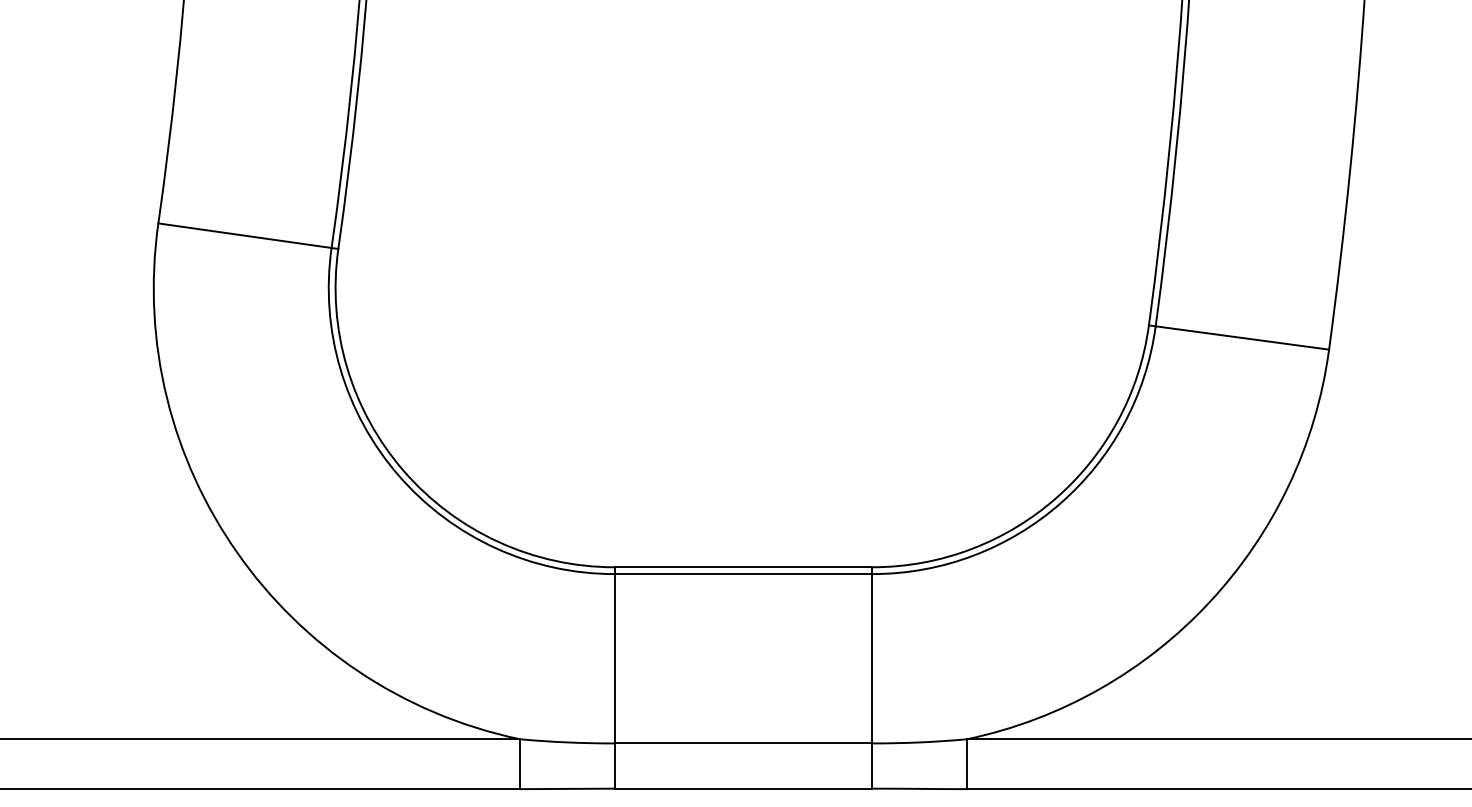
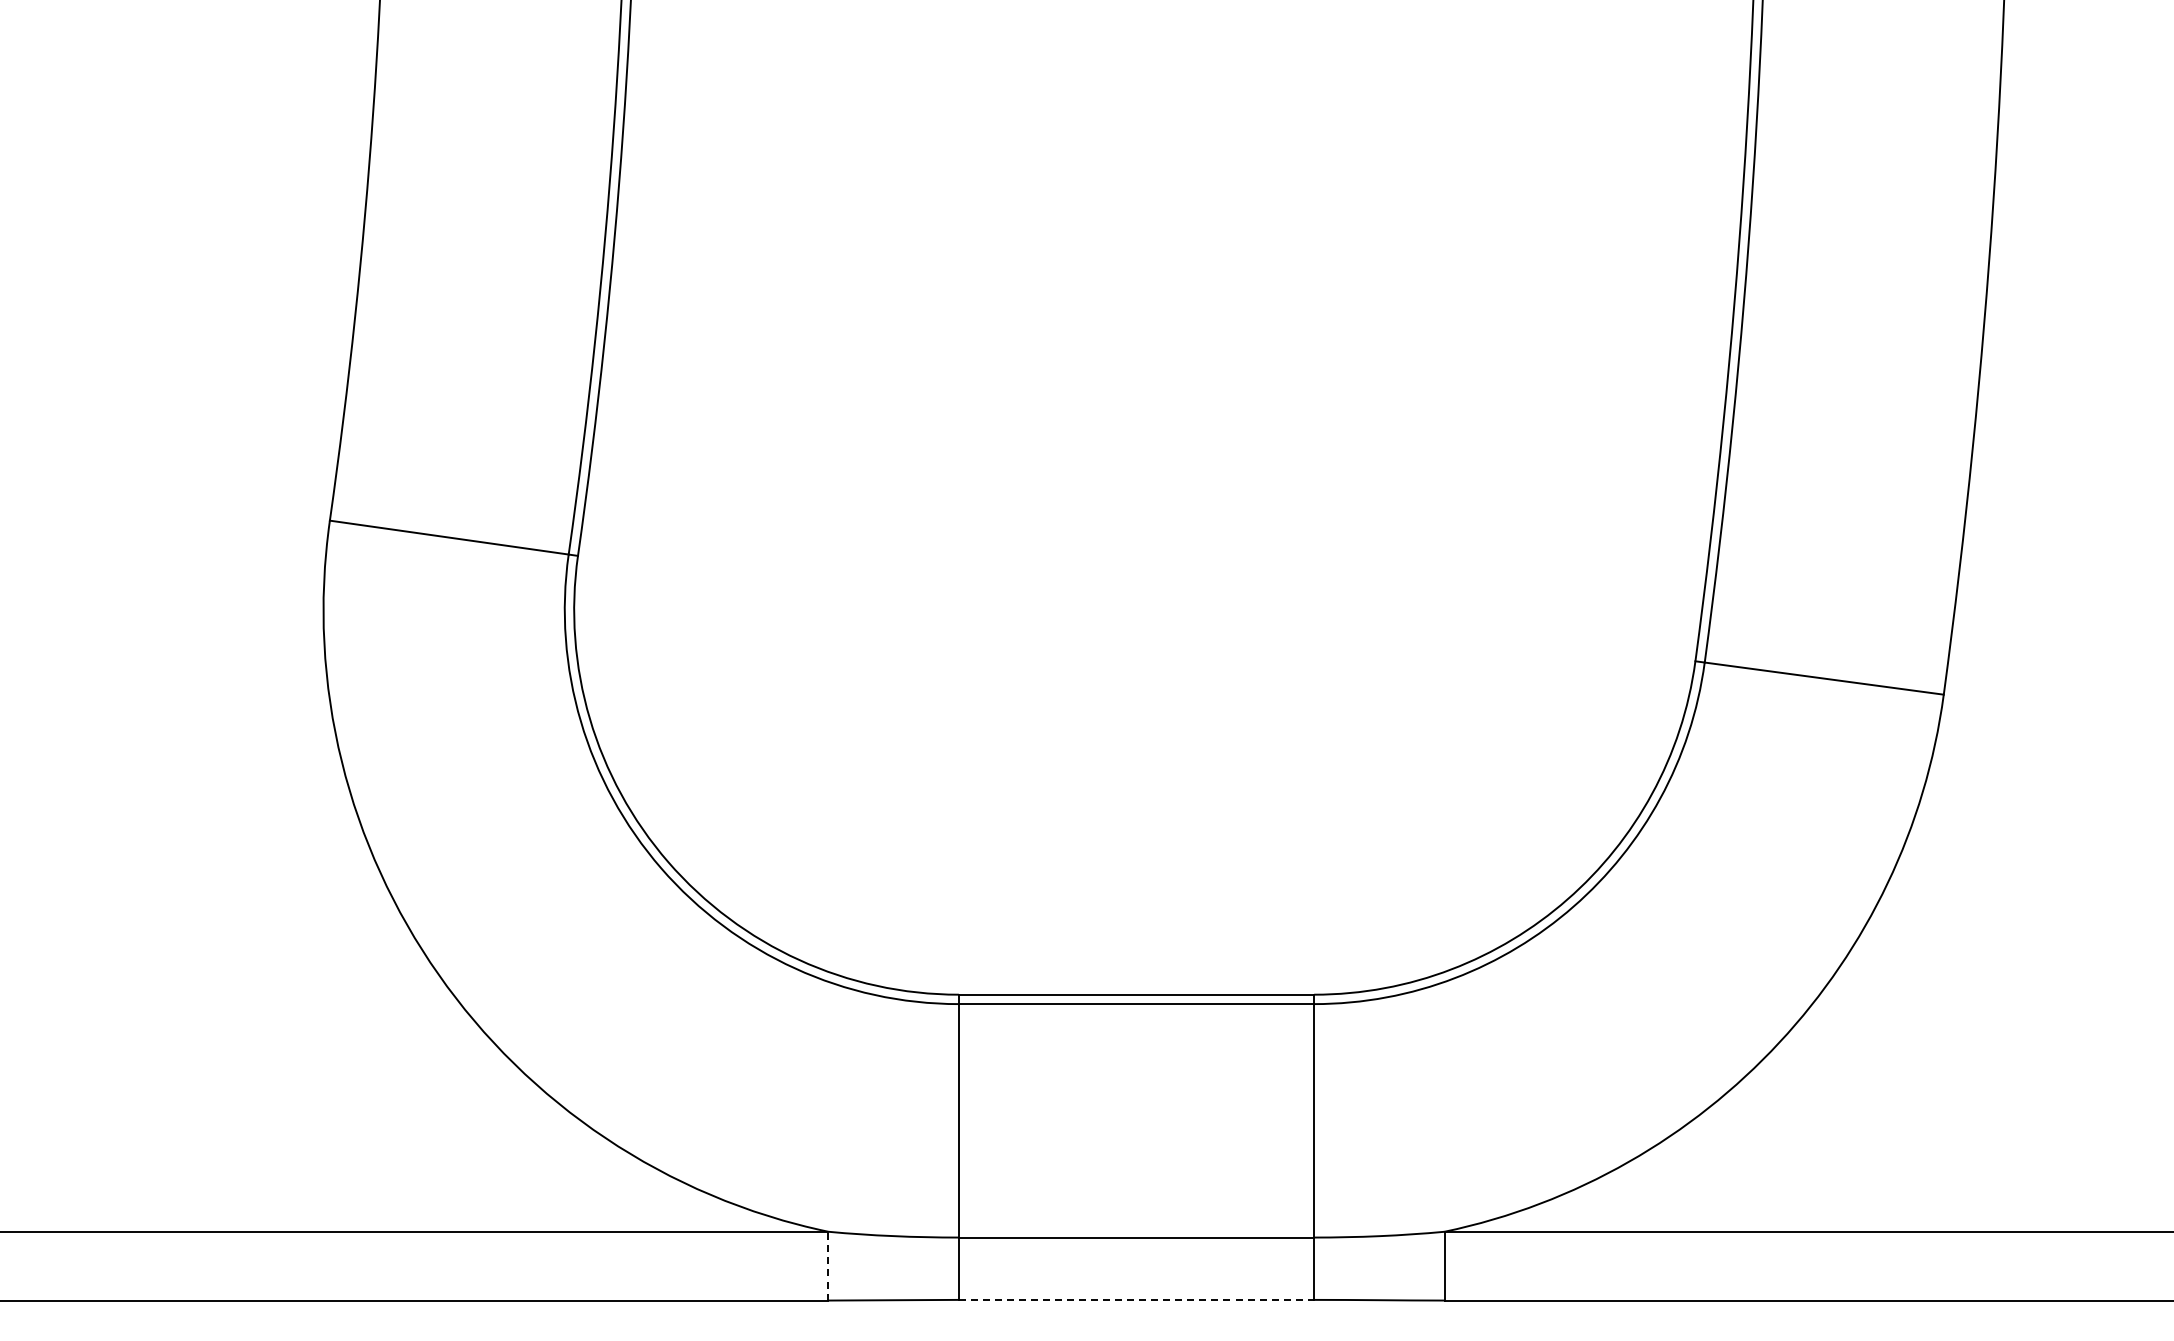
line: (520, 763) -> (828, 1265), solid -> dashed
line: (743, 788) -> (1136, 1299), solid -> dashed

